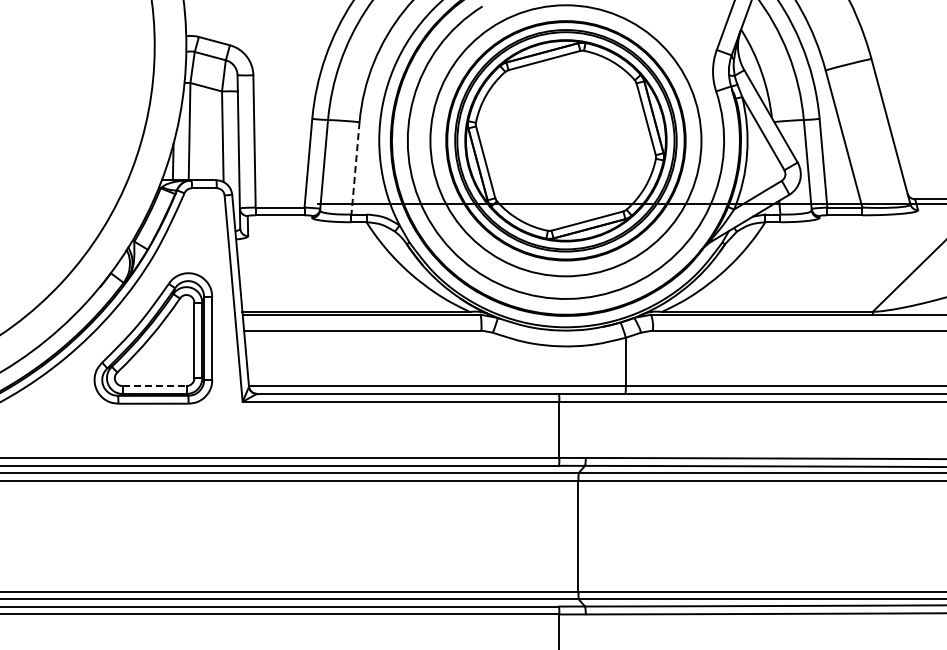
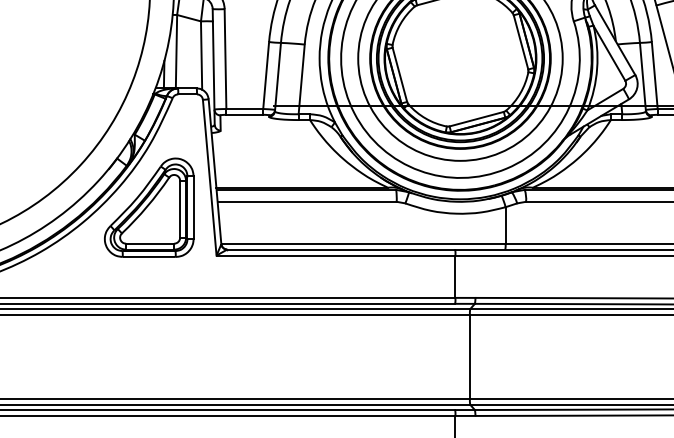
line: (355, 168) -> (301, 79), dashed -> solid
line: (154, 386) -> (150, 243), dashed -> solid

